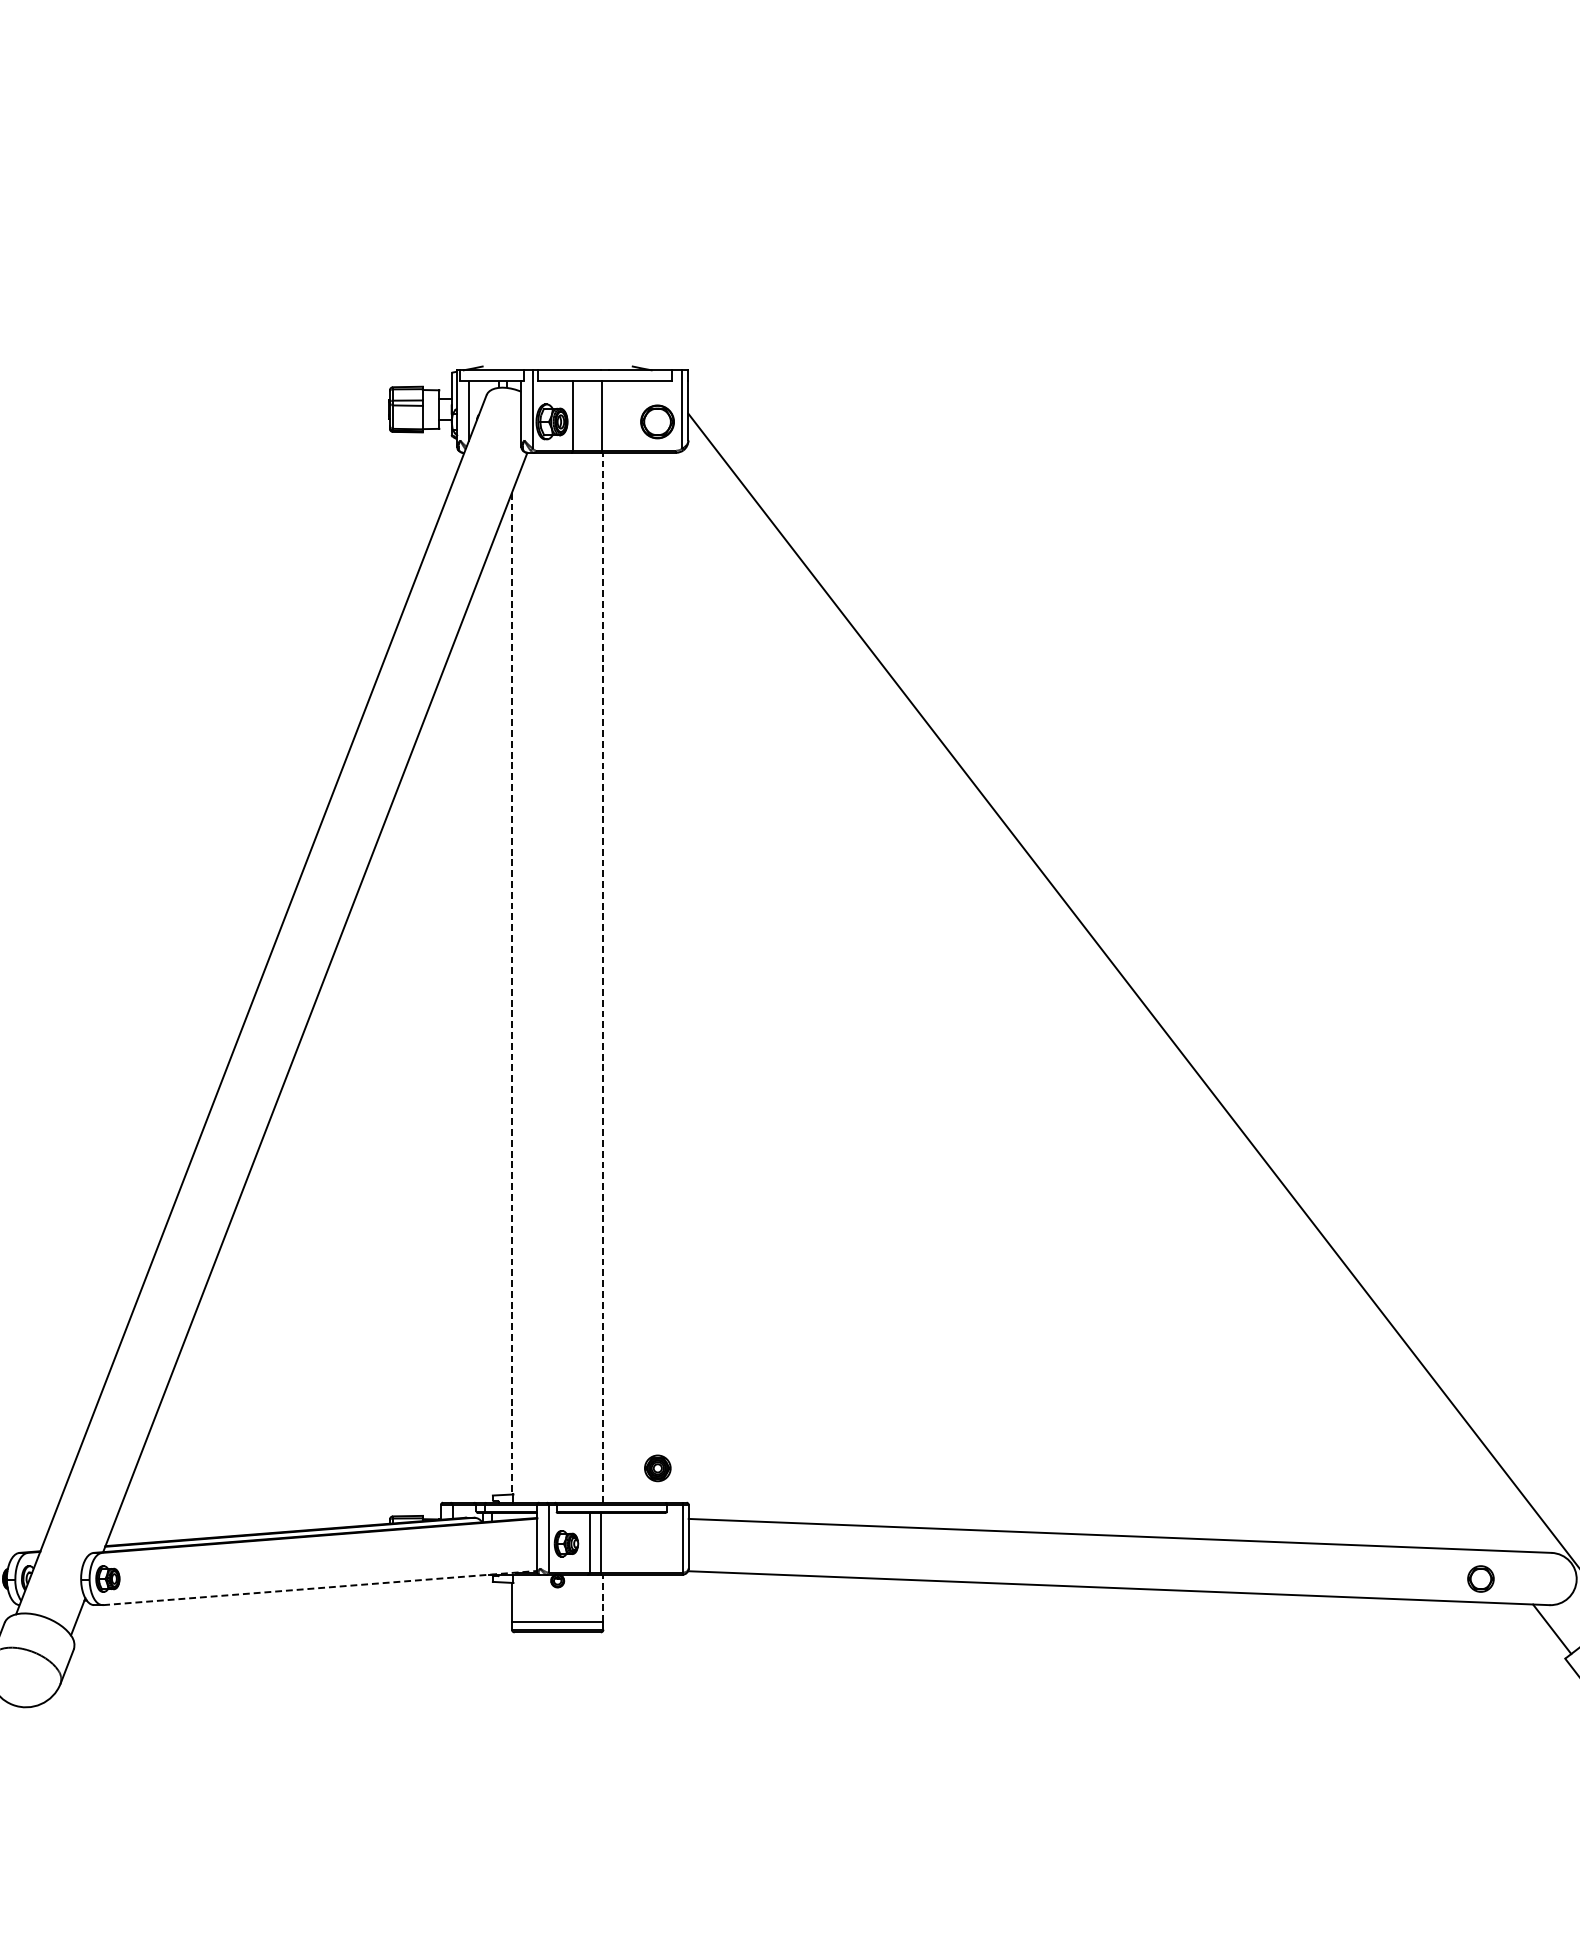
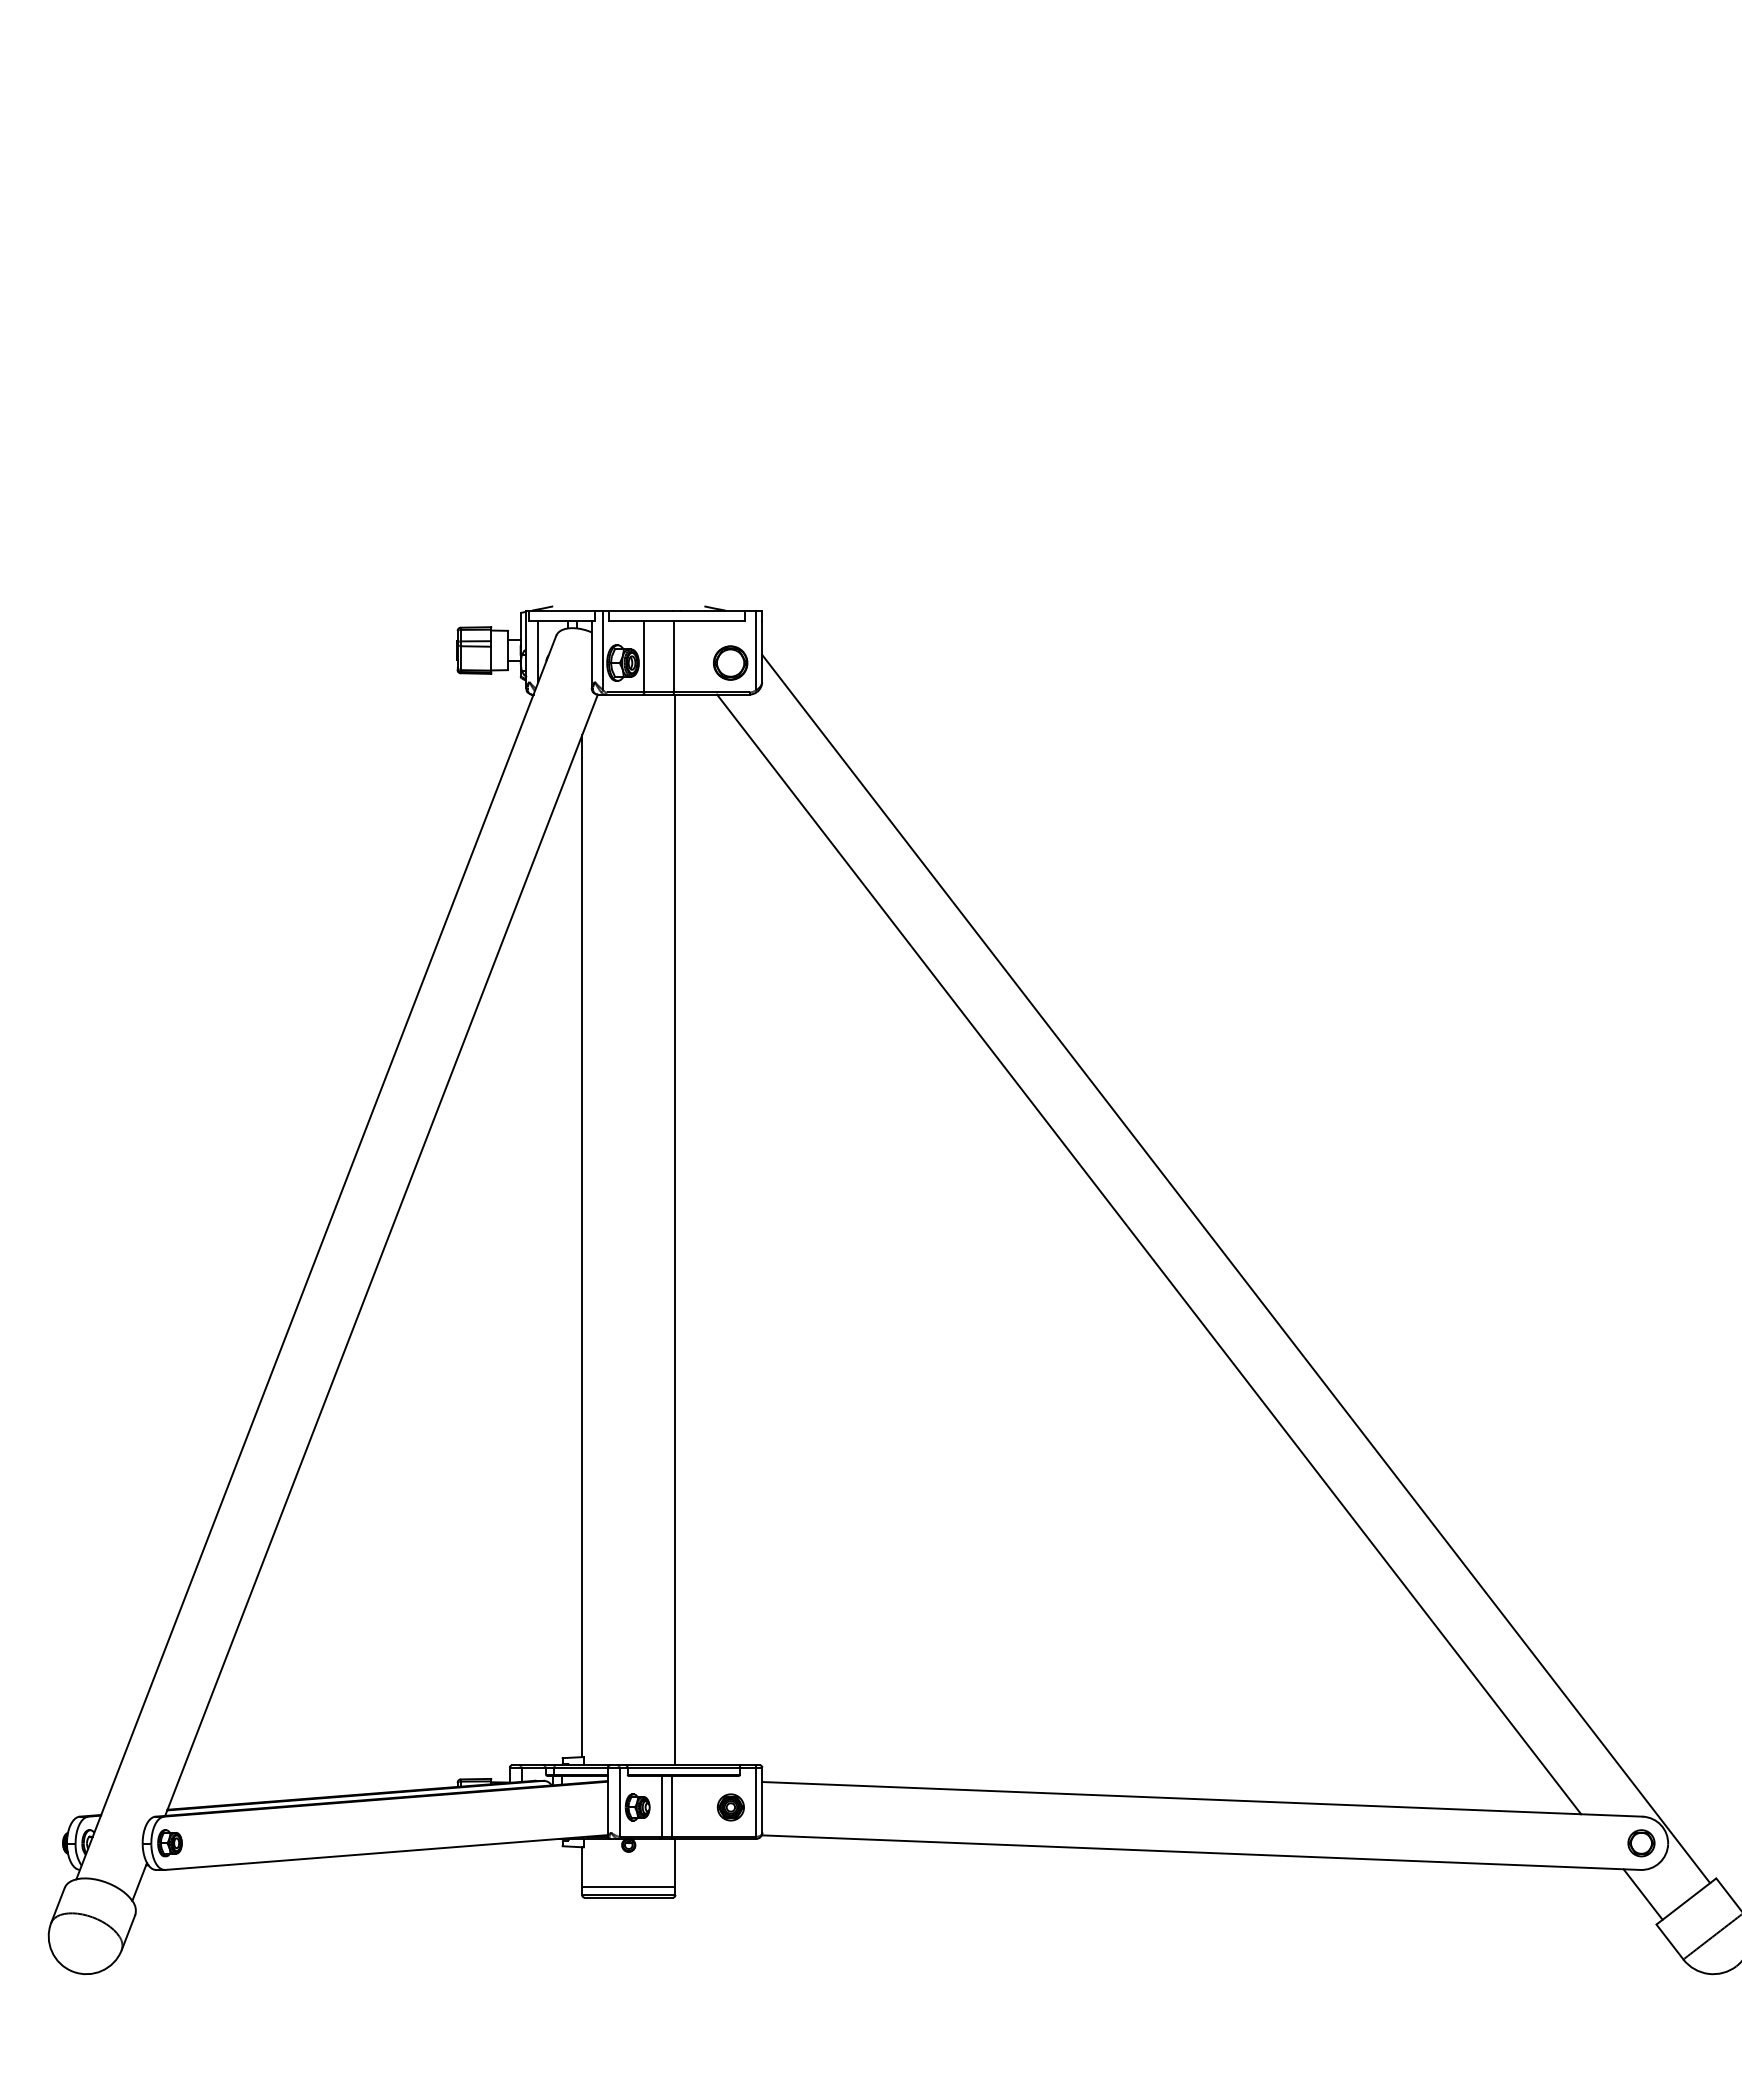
line: (603, 977) -> (675, 1229), dashed -> solid
line: (512, 993) -> (582, 1246), dashed -> solid
line: (1068, 1001) -> (1149, 1254), added
part: (657, 1468) -> (730, 1807), moved
part: (1480, 1579) -> (1641, 1843), moved
line: (321, 1588) -> (387, 1852), dashed -> solid
line: (603, 1597) -> (675, 1862), dashed -> solid

